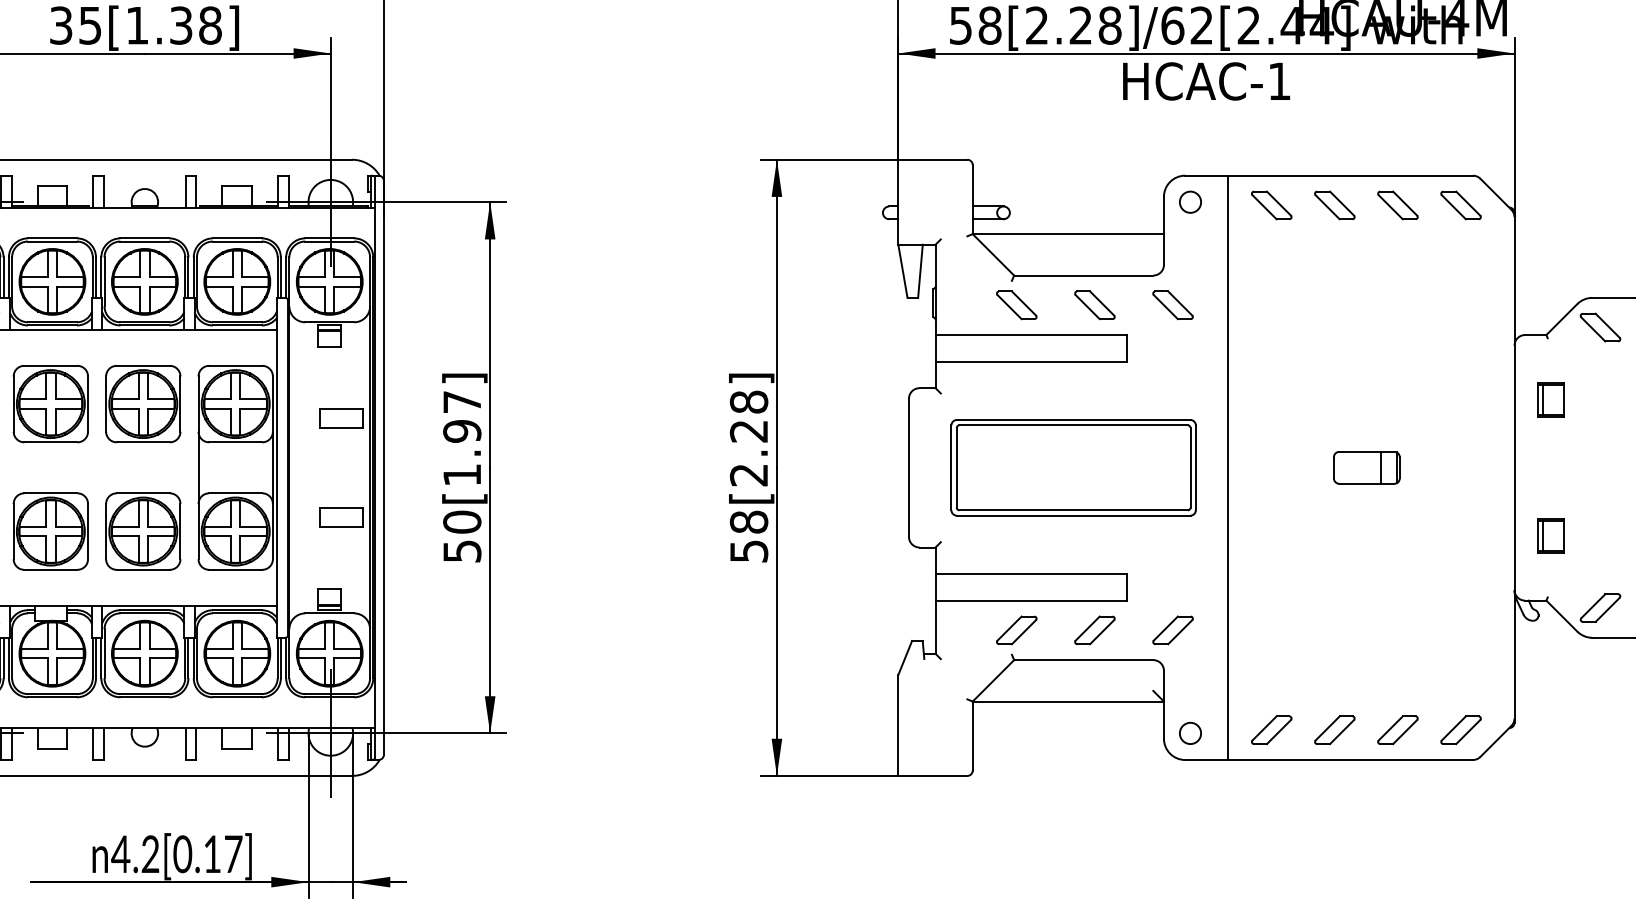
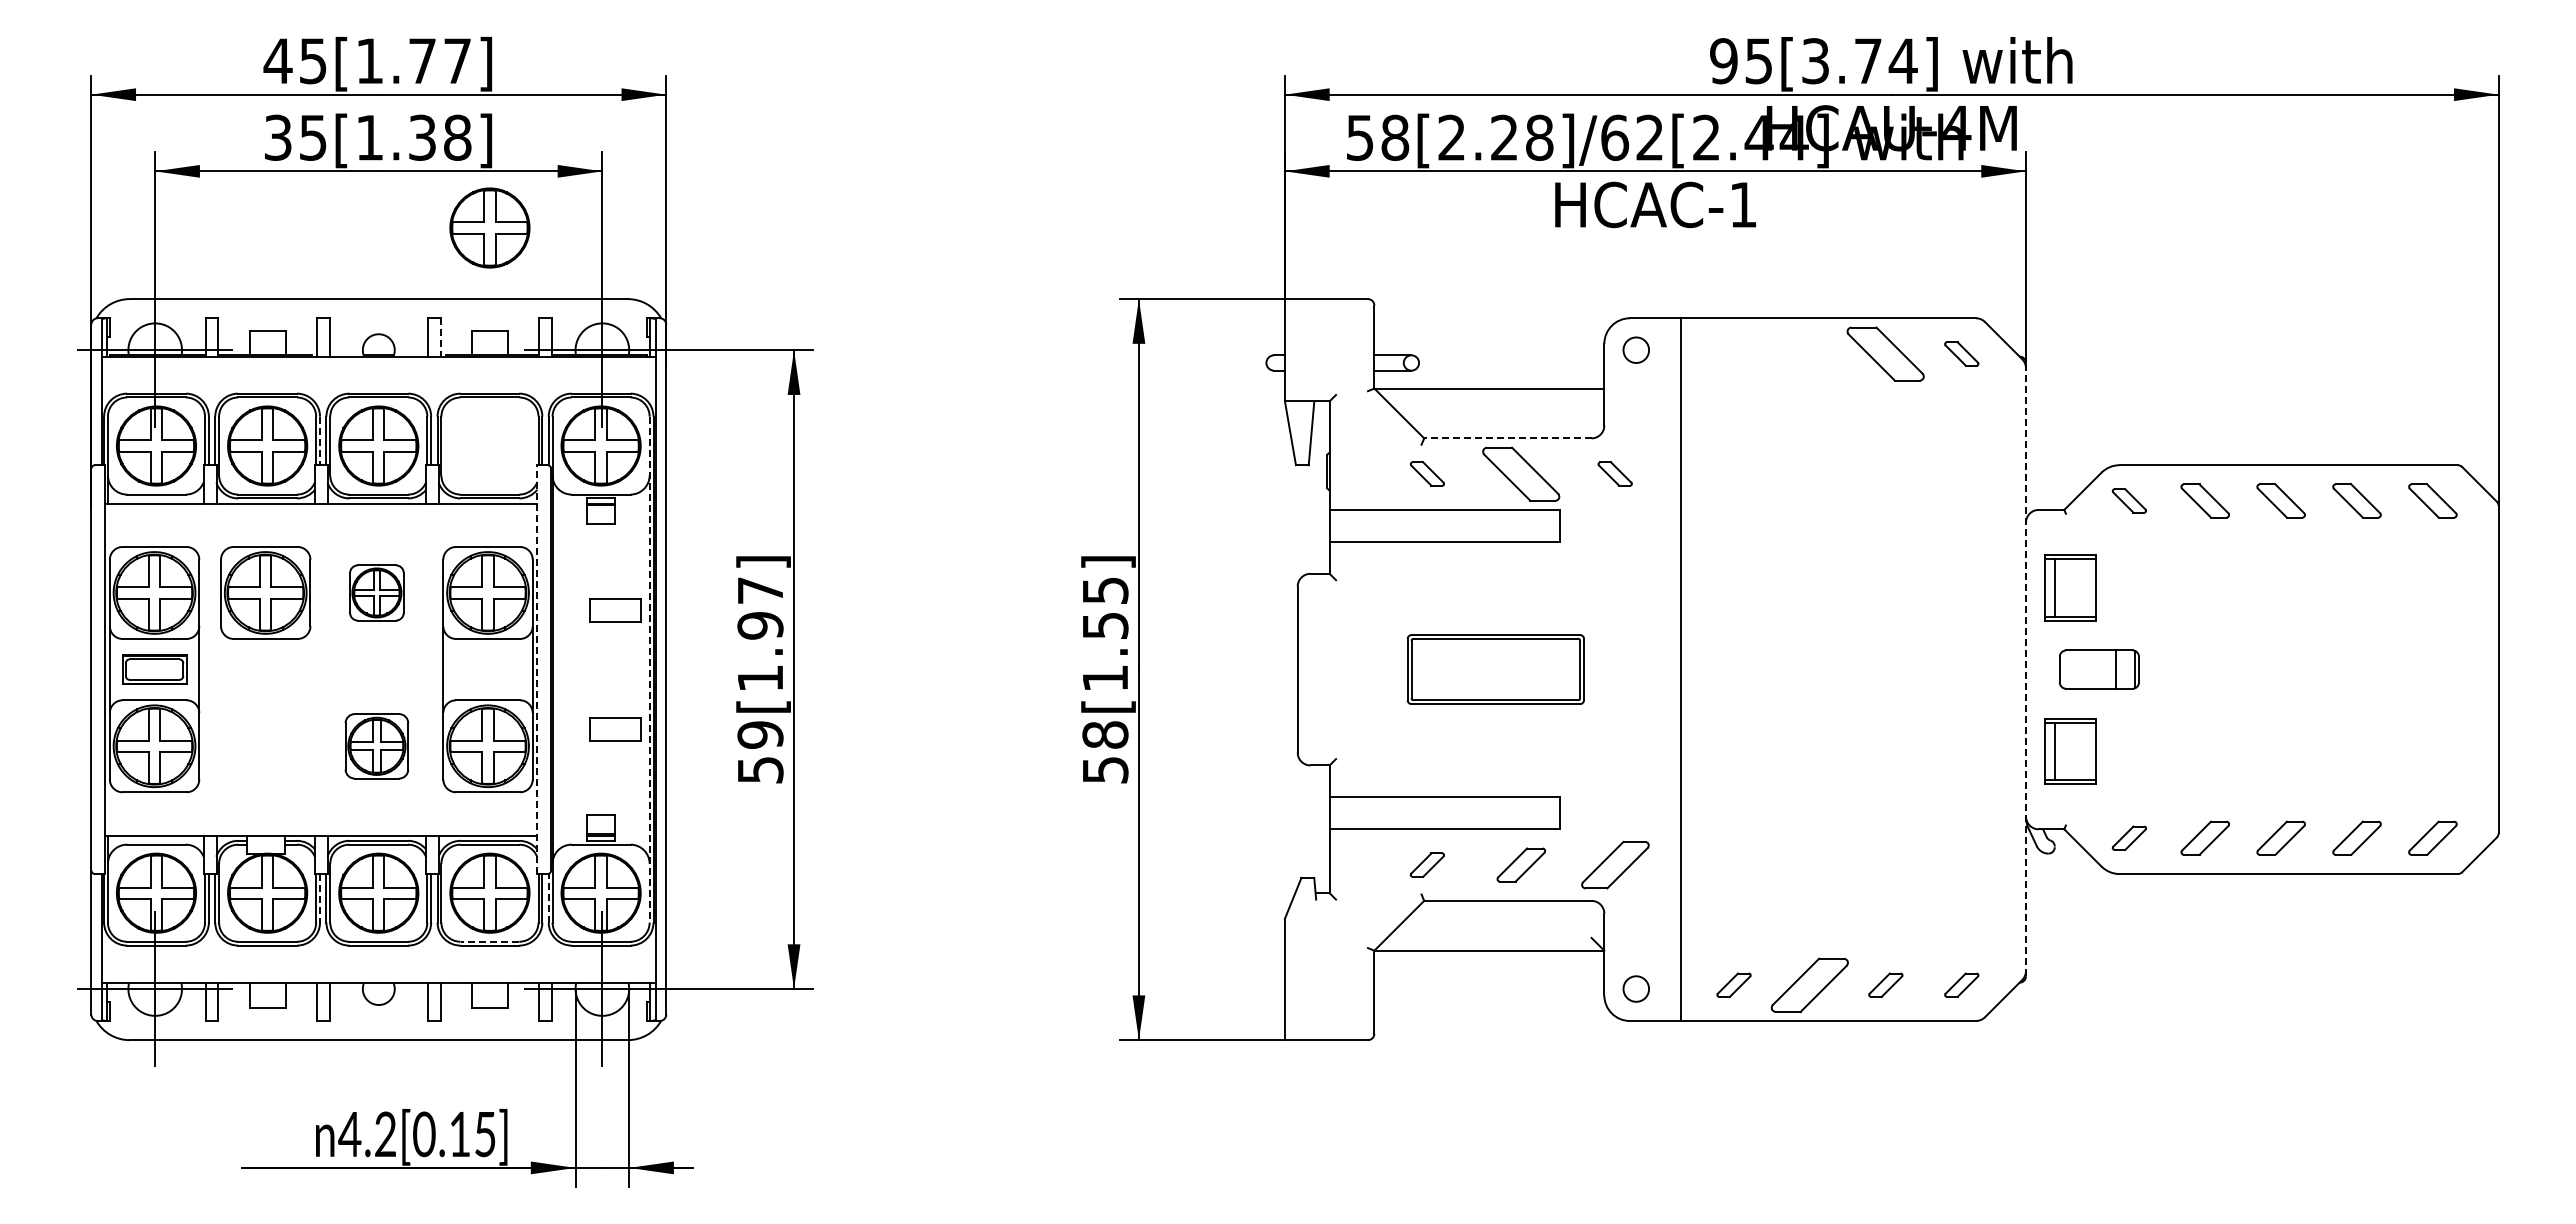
line: (196, 191) -> (440, 337), solid -> dashed
part: (1271, 204) -> (1733, 353), removed
part: (1334, 204) -> (1809, 353), removed
part: (1397, 204) -> (1885, 353), size x1.6
part: (1460, 204) -> (1961, 353), size x0.7
line: (1083, 275) -> (1507, 438), solid -> dashed
line: (96, 278) -> (320, 441), solid -> dashed
part: (236, 281) -> (489, 227), moved
part: (1016, 304) -> (1427, 473), size x0.7
part: (1095, 304) -> (1521, 473), size x1.6
part: (1172, 304) -> (1614, 473), size x0.7
part: (1600, 327) -> (2129, 500), size x0.7
part: (1550, 399) -> (2069, 587), size x1.6
part: (142, 403) -> (376, 592), size x0.6
text: (749, 437) -> (1105, 633), 58[2.28] -> 58[1.55]
line: (276, 467) -> (537, 669), solid -> dashed
line: (369, 467) -> (649, 669), solid -> dashed
part: (1073, 467) -> (1495, 669), size x0.6
part: (1366, 467) -> (2099, 669), moved
line: (1514, 467) -> (2025, 669), solid -> dashed
text: (462, 522) -> (760, 735), 50[1.97] -> 59[1.97]
part: (50, 531) -> (265, 746), removed
part: (142, 531) -> (376, 746), size x0.7
part: (1550, 535) -> (2069, 751), size x1.6
part: (1600, 607) -> (2129, 837), size x0.7
part: (1016, 629) -> (1427, 864), size x0.7
part: (1172, 629) -> (1614, 864), size x1.4
line: (285, 657) -> (548, 897), solid -> dashed
line: (96, 658) -> (320, 898), solid -> dashed
line: (236, 693) -> (489, 941), solid -> dashed
part: (1271, 729) -> (1733, 984), size x0.7
part: (1334, 729) -> (1809, 984), size x1.6
part: (1397, 729) -> (1885, 984), size x0.7
part: (1460, 729) -> (1961, 984), size x0.7
text: (233, 854) -> (485, 1134), 4.2[0.17] -> 4.2[0.15]

